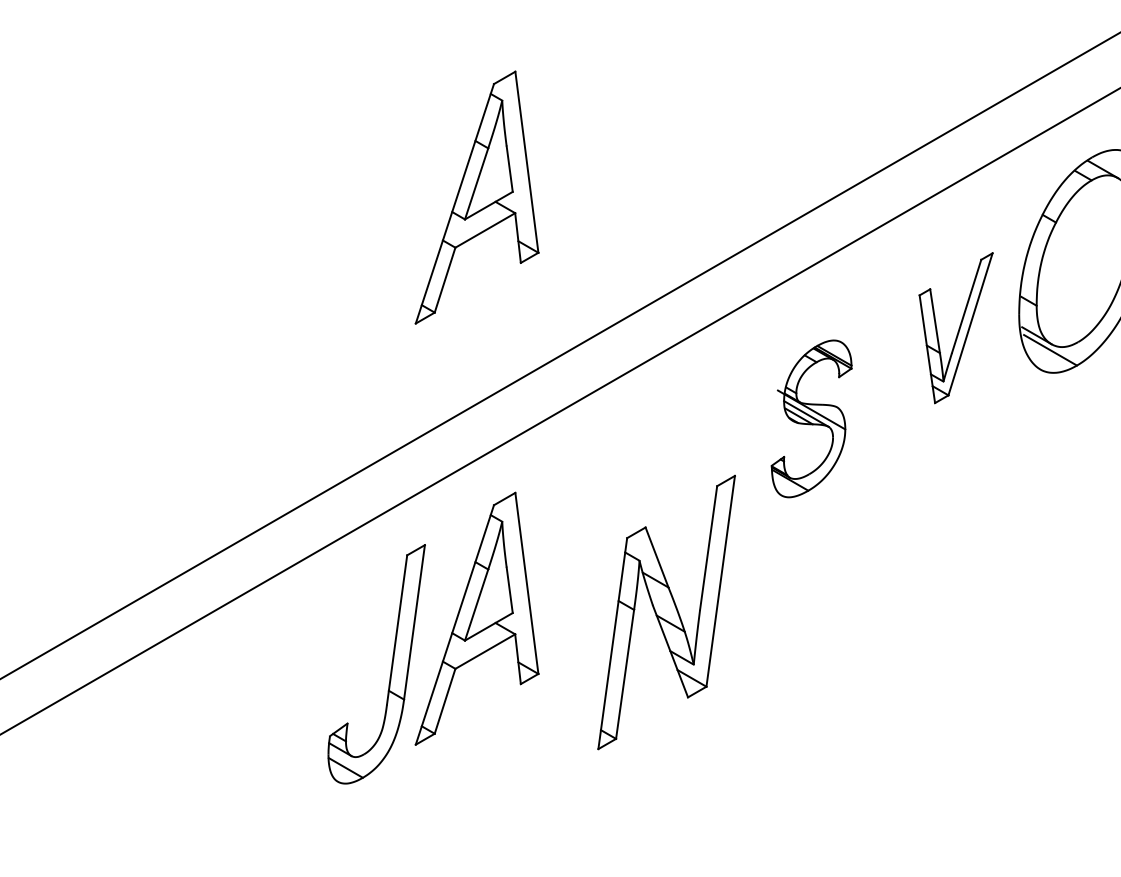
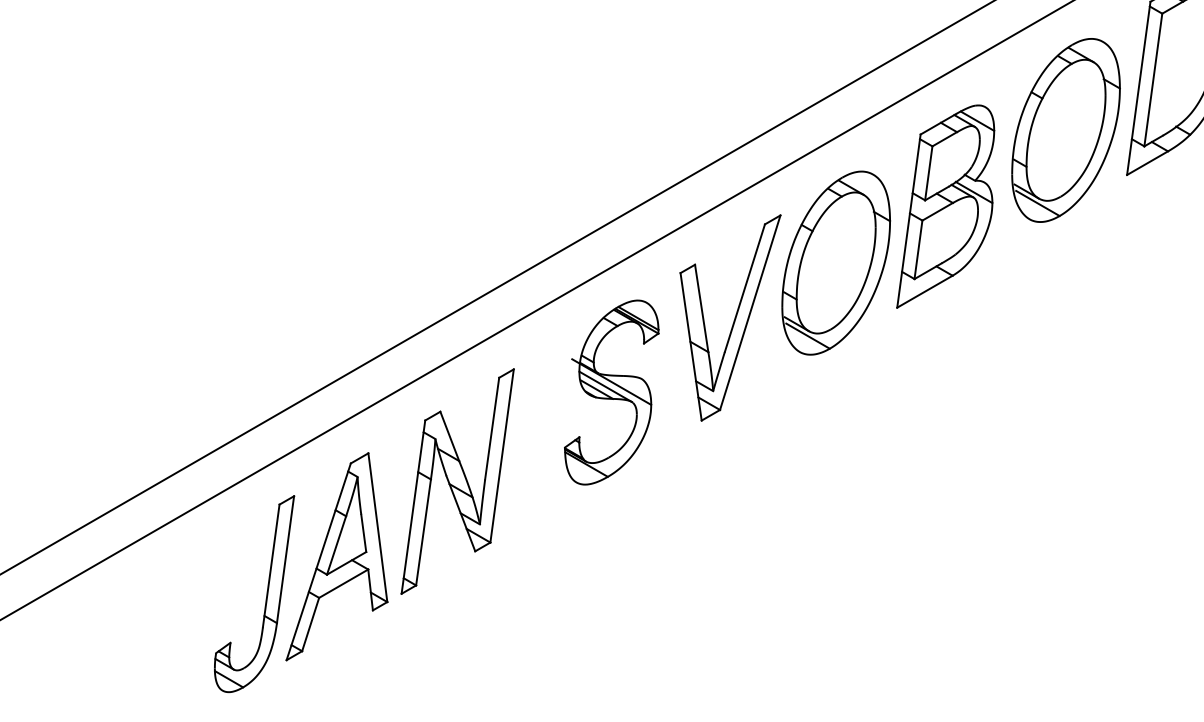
part: (476, 197) -> (336, 210), removed
part: (956, 327) -> (730, 317), size x1.67
part: (811, 418) -> (611, 392), size x1.43
part: (666, 612) -> (457, 481), moved

